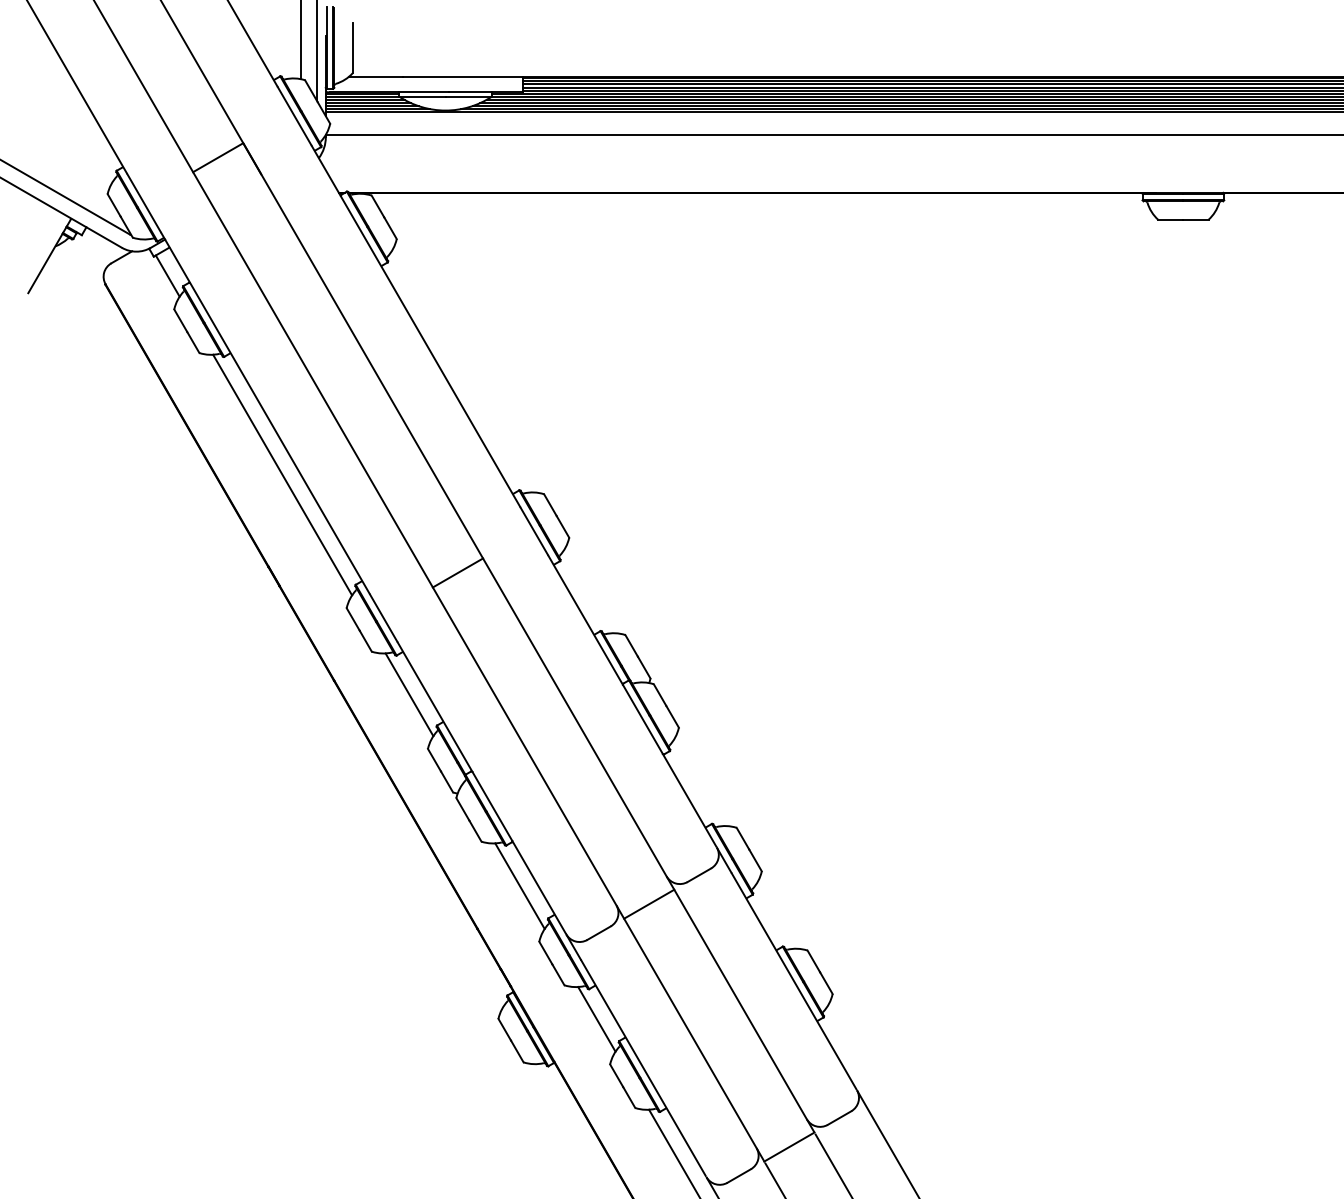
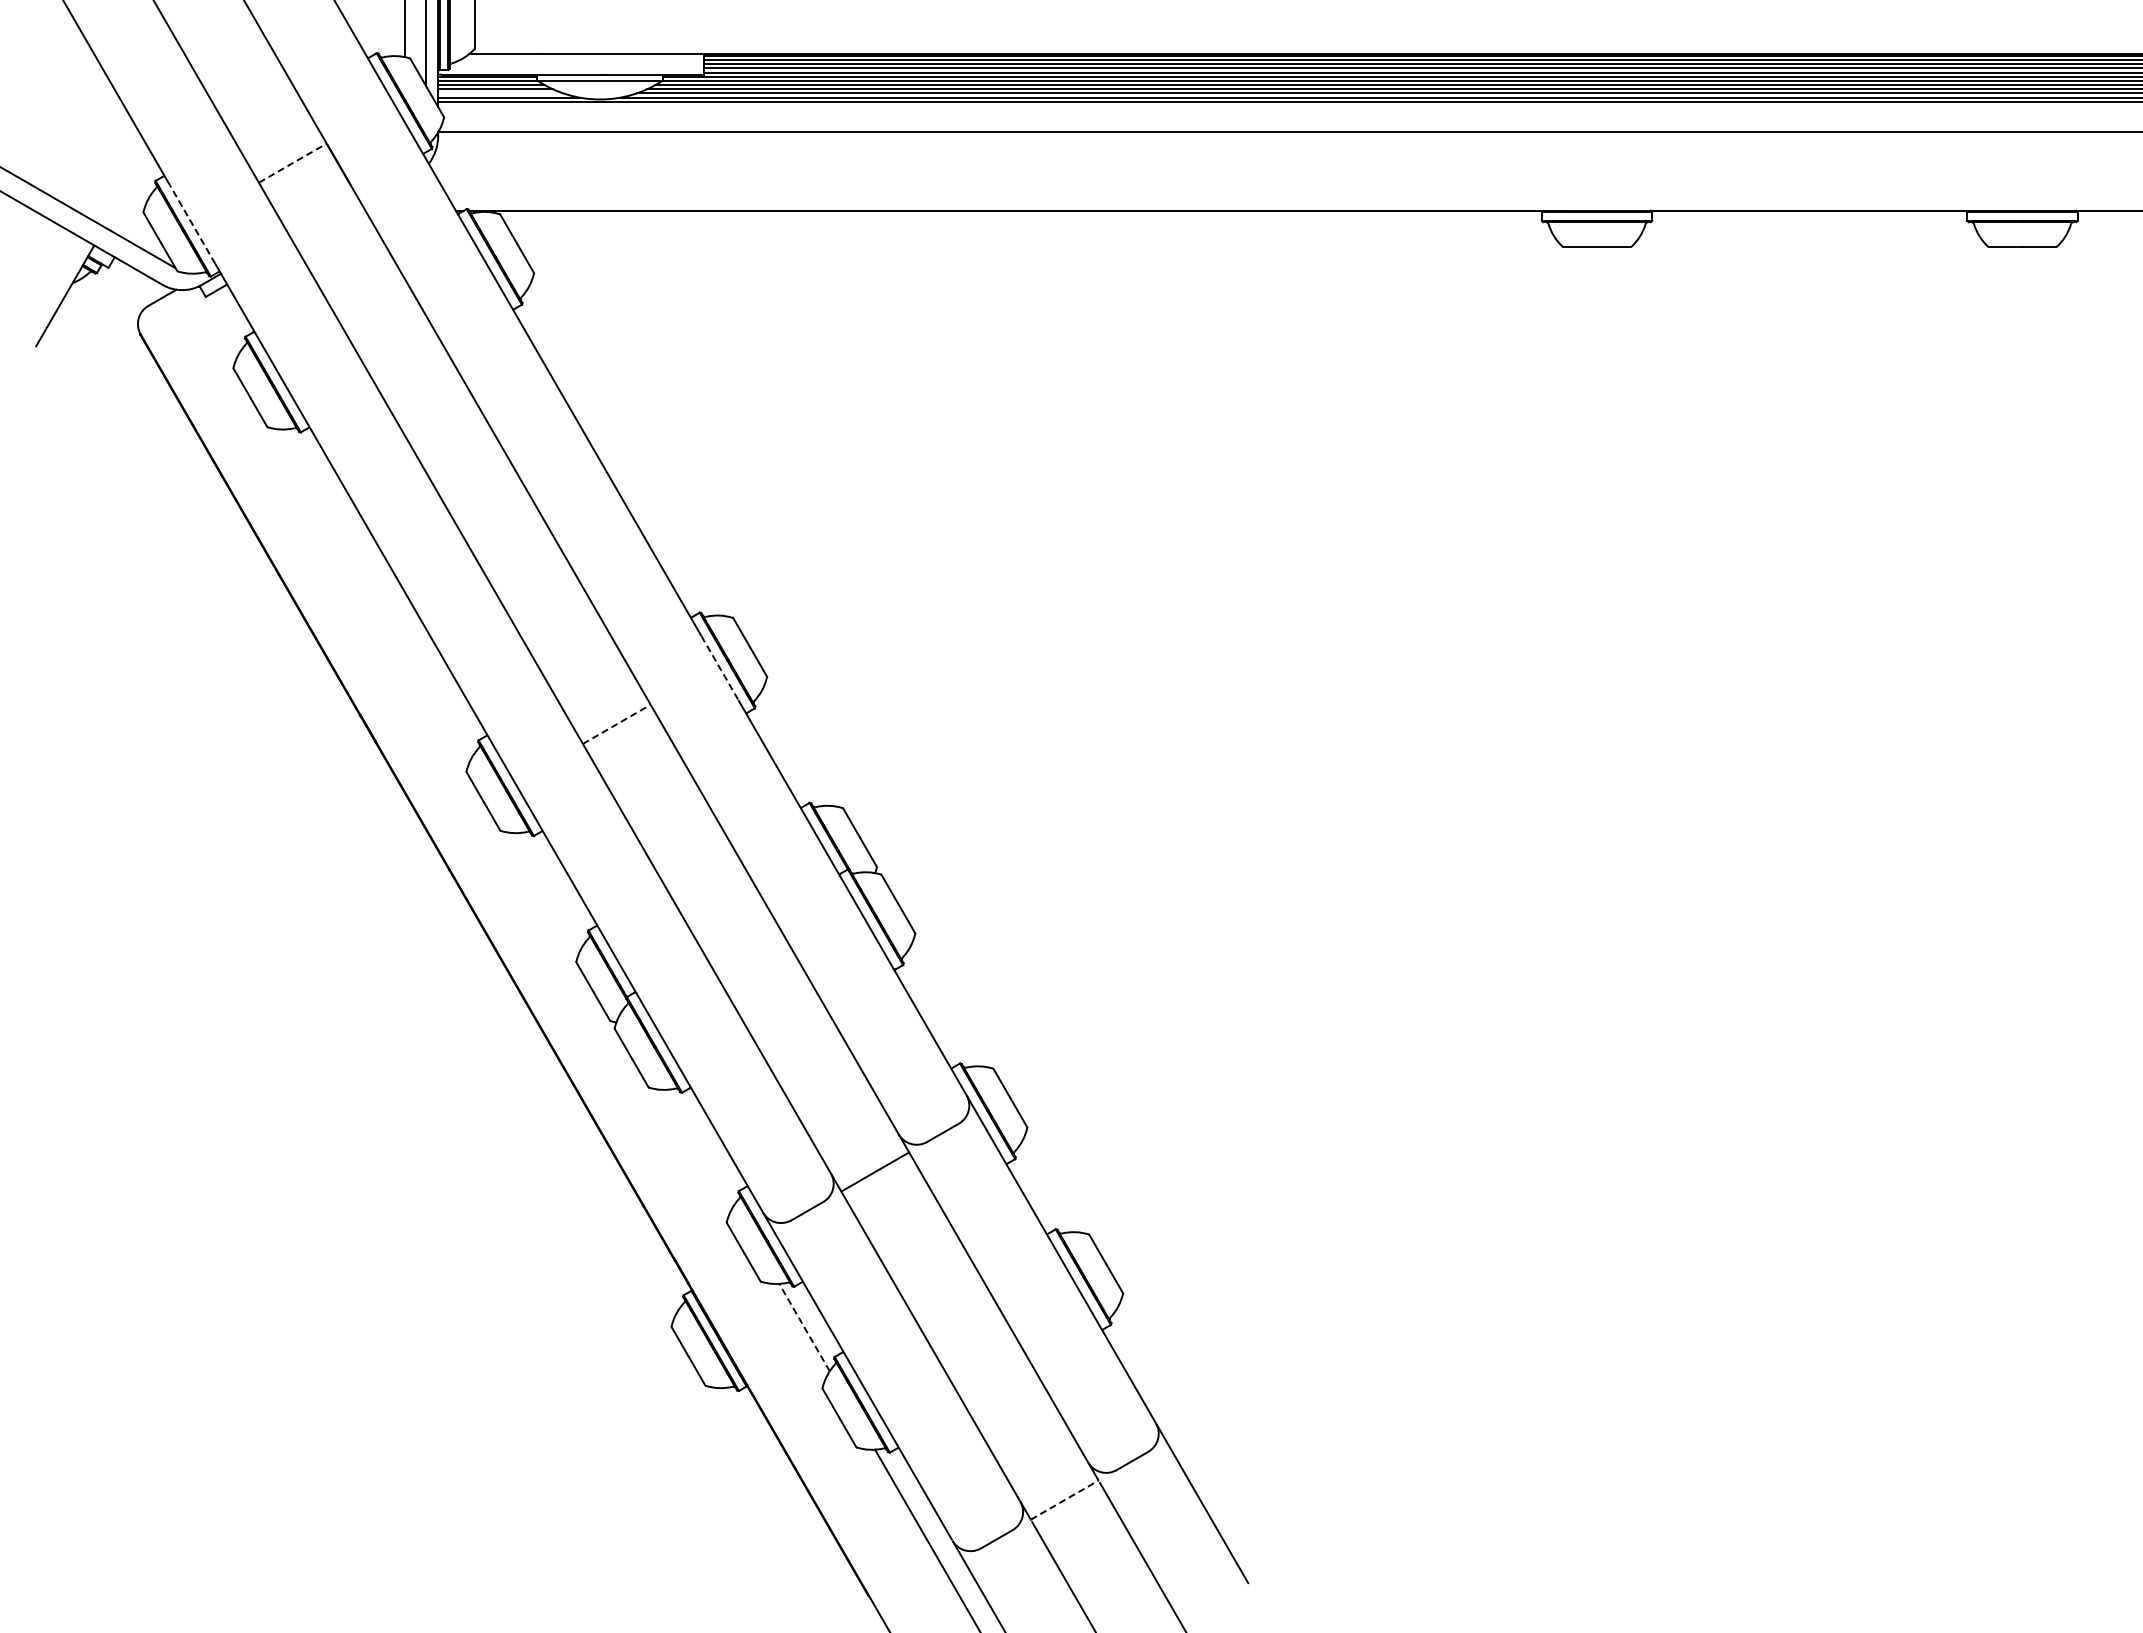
line: (371, 106) -> (500, 93), removed
line: (218, 157) -> (293, 162), solid -> dashed
line: (143, 203) -> (192, 224), solid -> dashed
line: (167, 276) -> (224, 323), removed
line: (282, 474) -> (379, 591), removed
line: (533, 531) -> (719, 668), solid -> dashed
line: (458, 573) -> (617, 724), solid -> dashed
line: (409, 694) -> (551, 888), removed
line: (519, 886) -> (700, 1147), removed
line: (596, 1019) -> (804, 1327), solid -> dashed
line: (790, 1146) -> (1065, 1499), solid -> dashed

